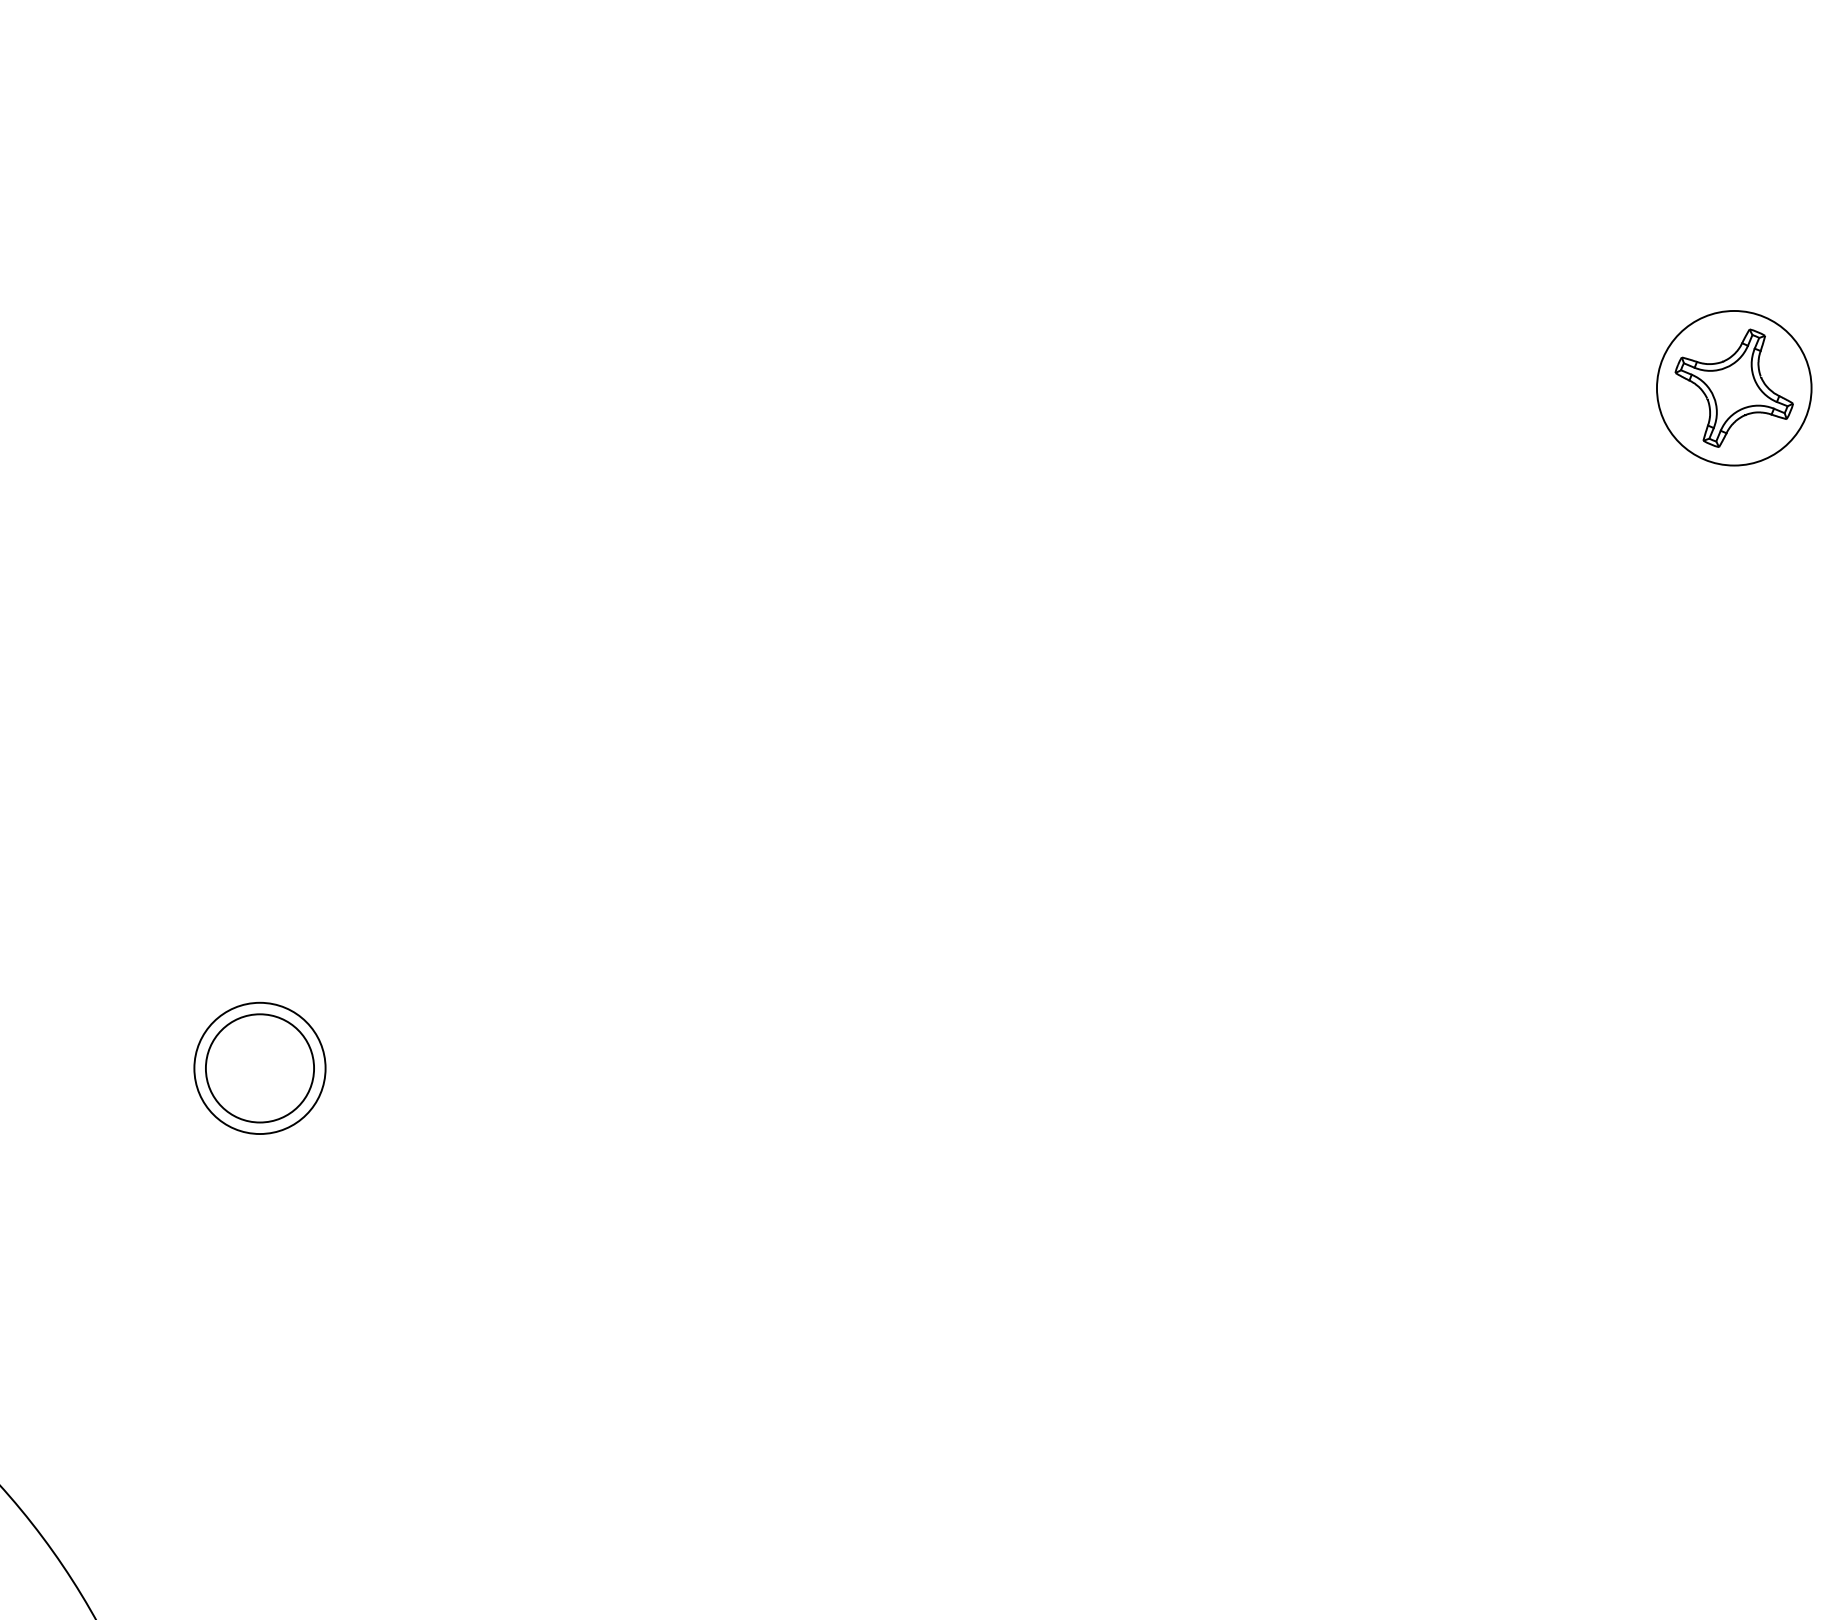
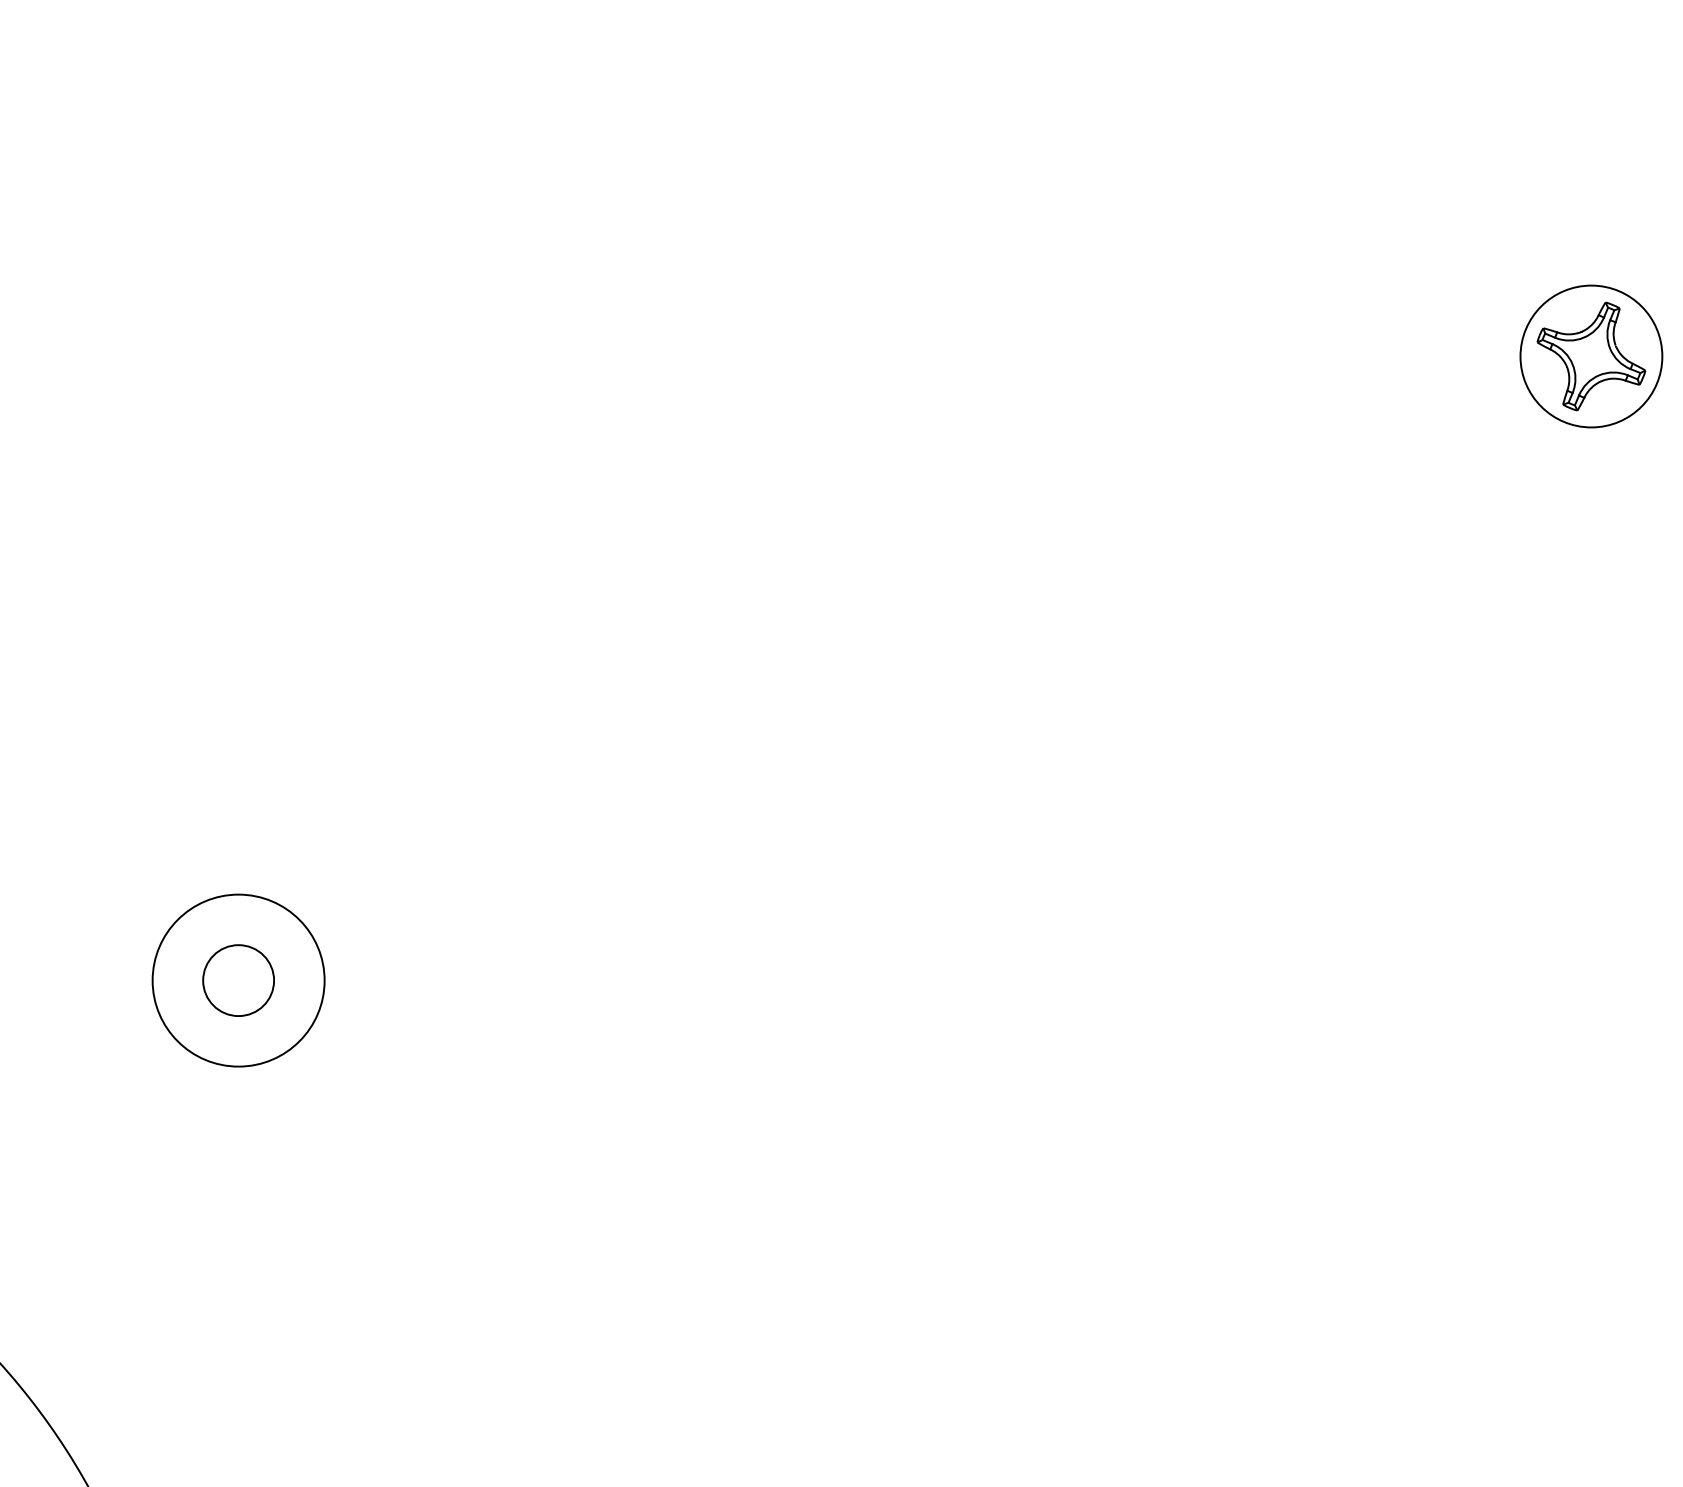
circle: (259, 1068) -> (238, 980), size x0.71
circle: (259, 1068) -> (238, 980), size x1.43

